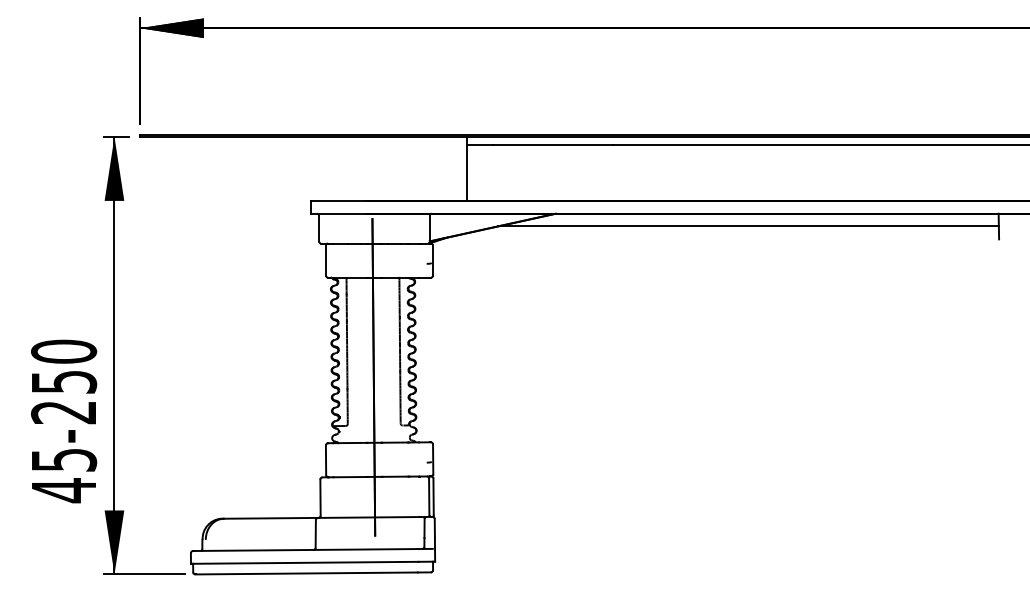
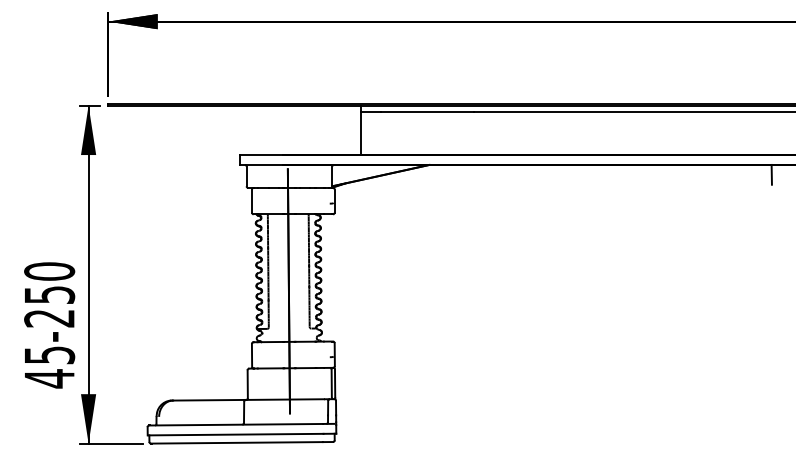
line: (747, 226) -> (577, 174), removed

